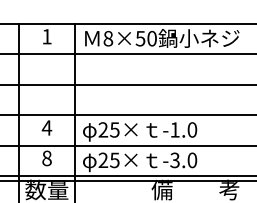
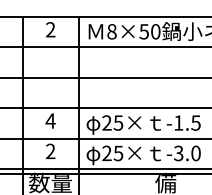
text: (46, 36) -> (50, 29), 1 -> 2
text: (192, 129) -> (196, 122), -1.0 -> -1.5
text: (46, 158) -> (50, 151), 8 -> 2

